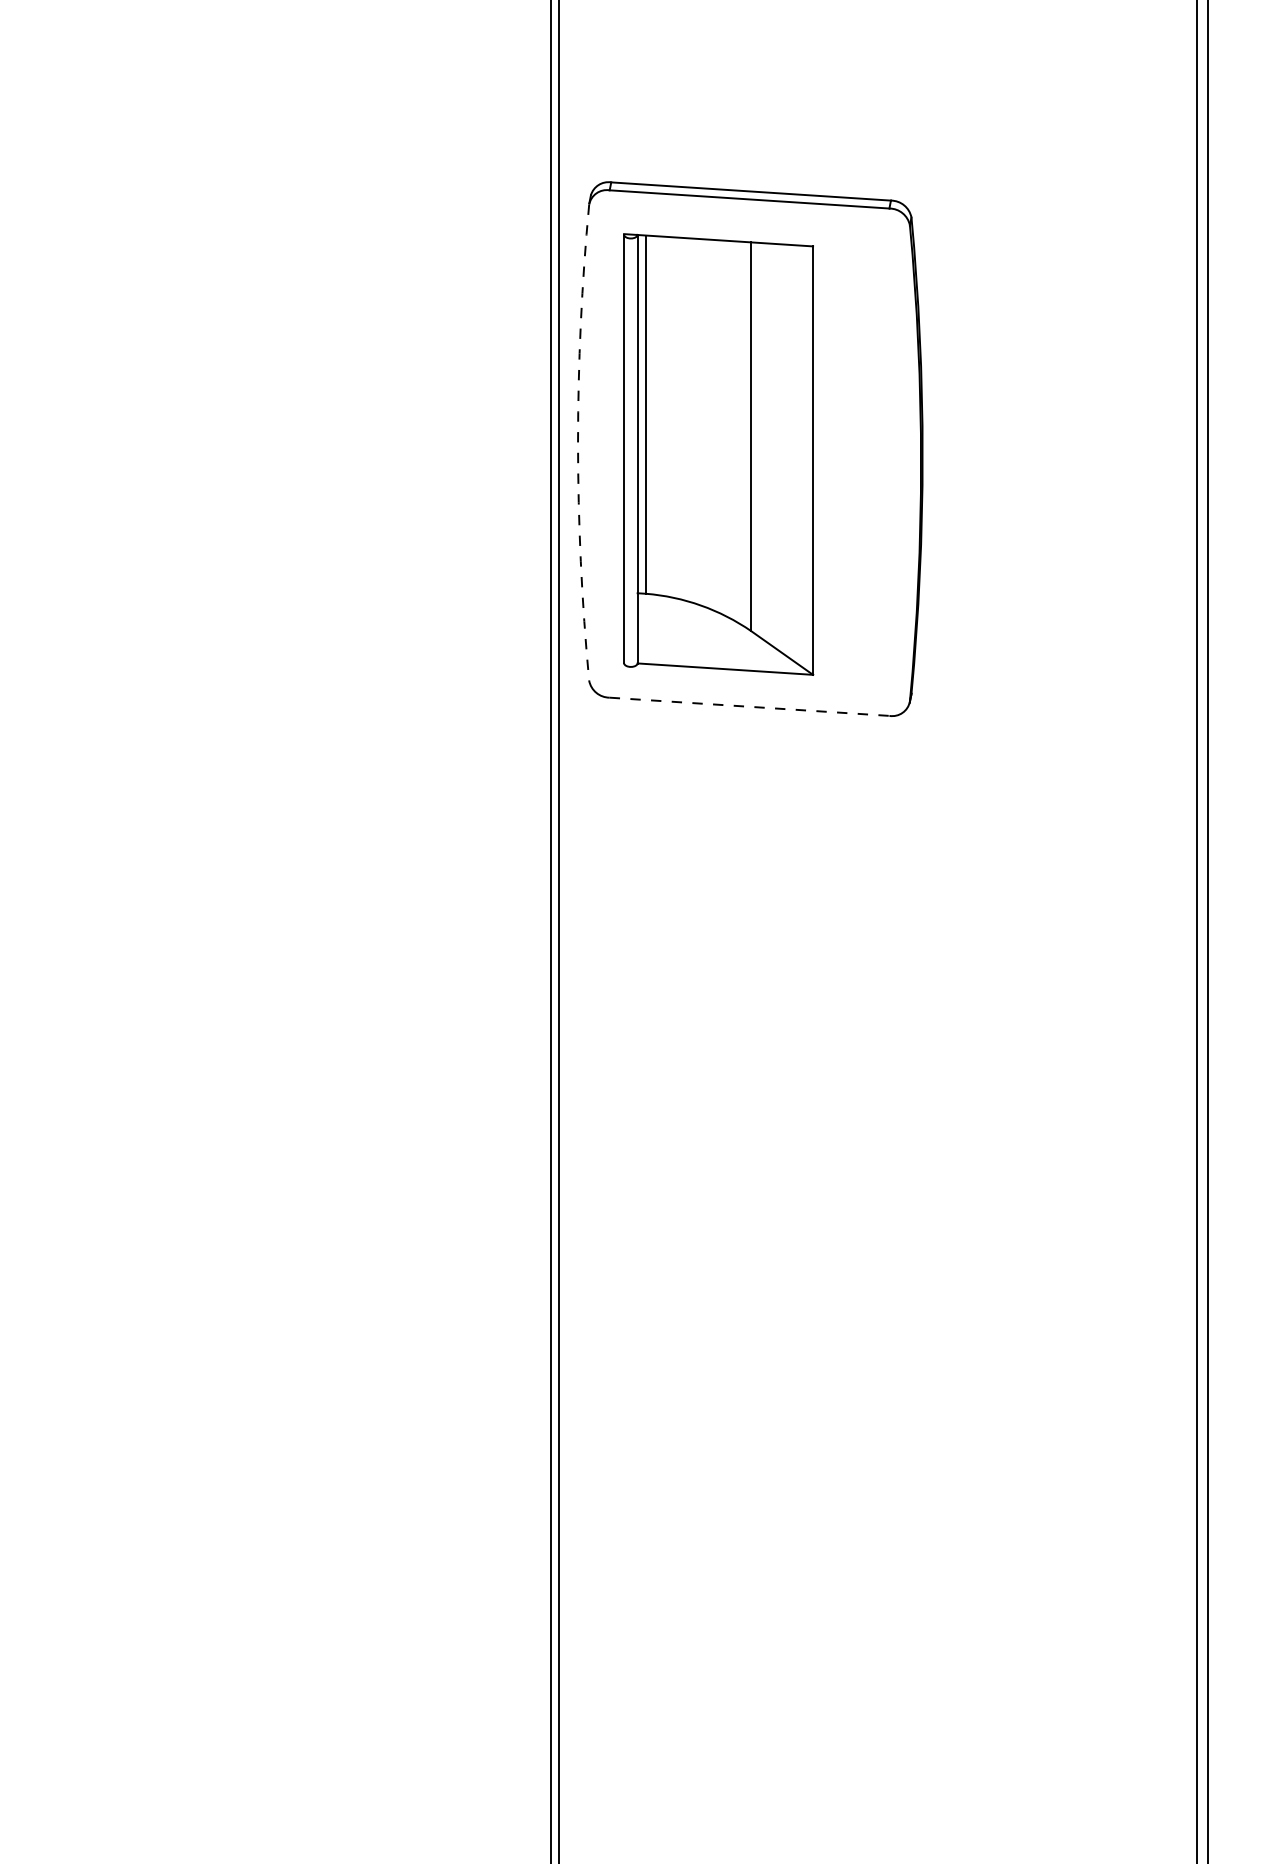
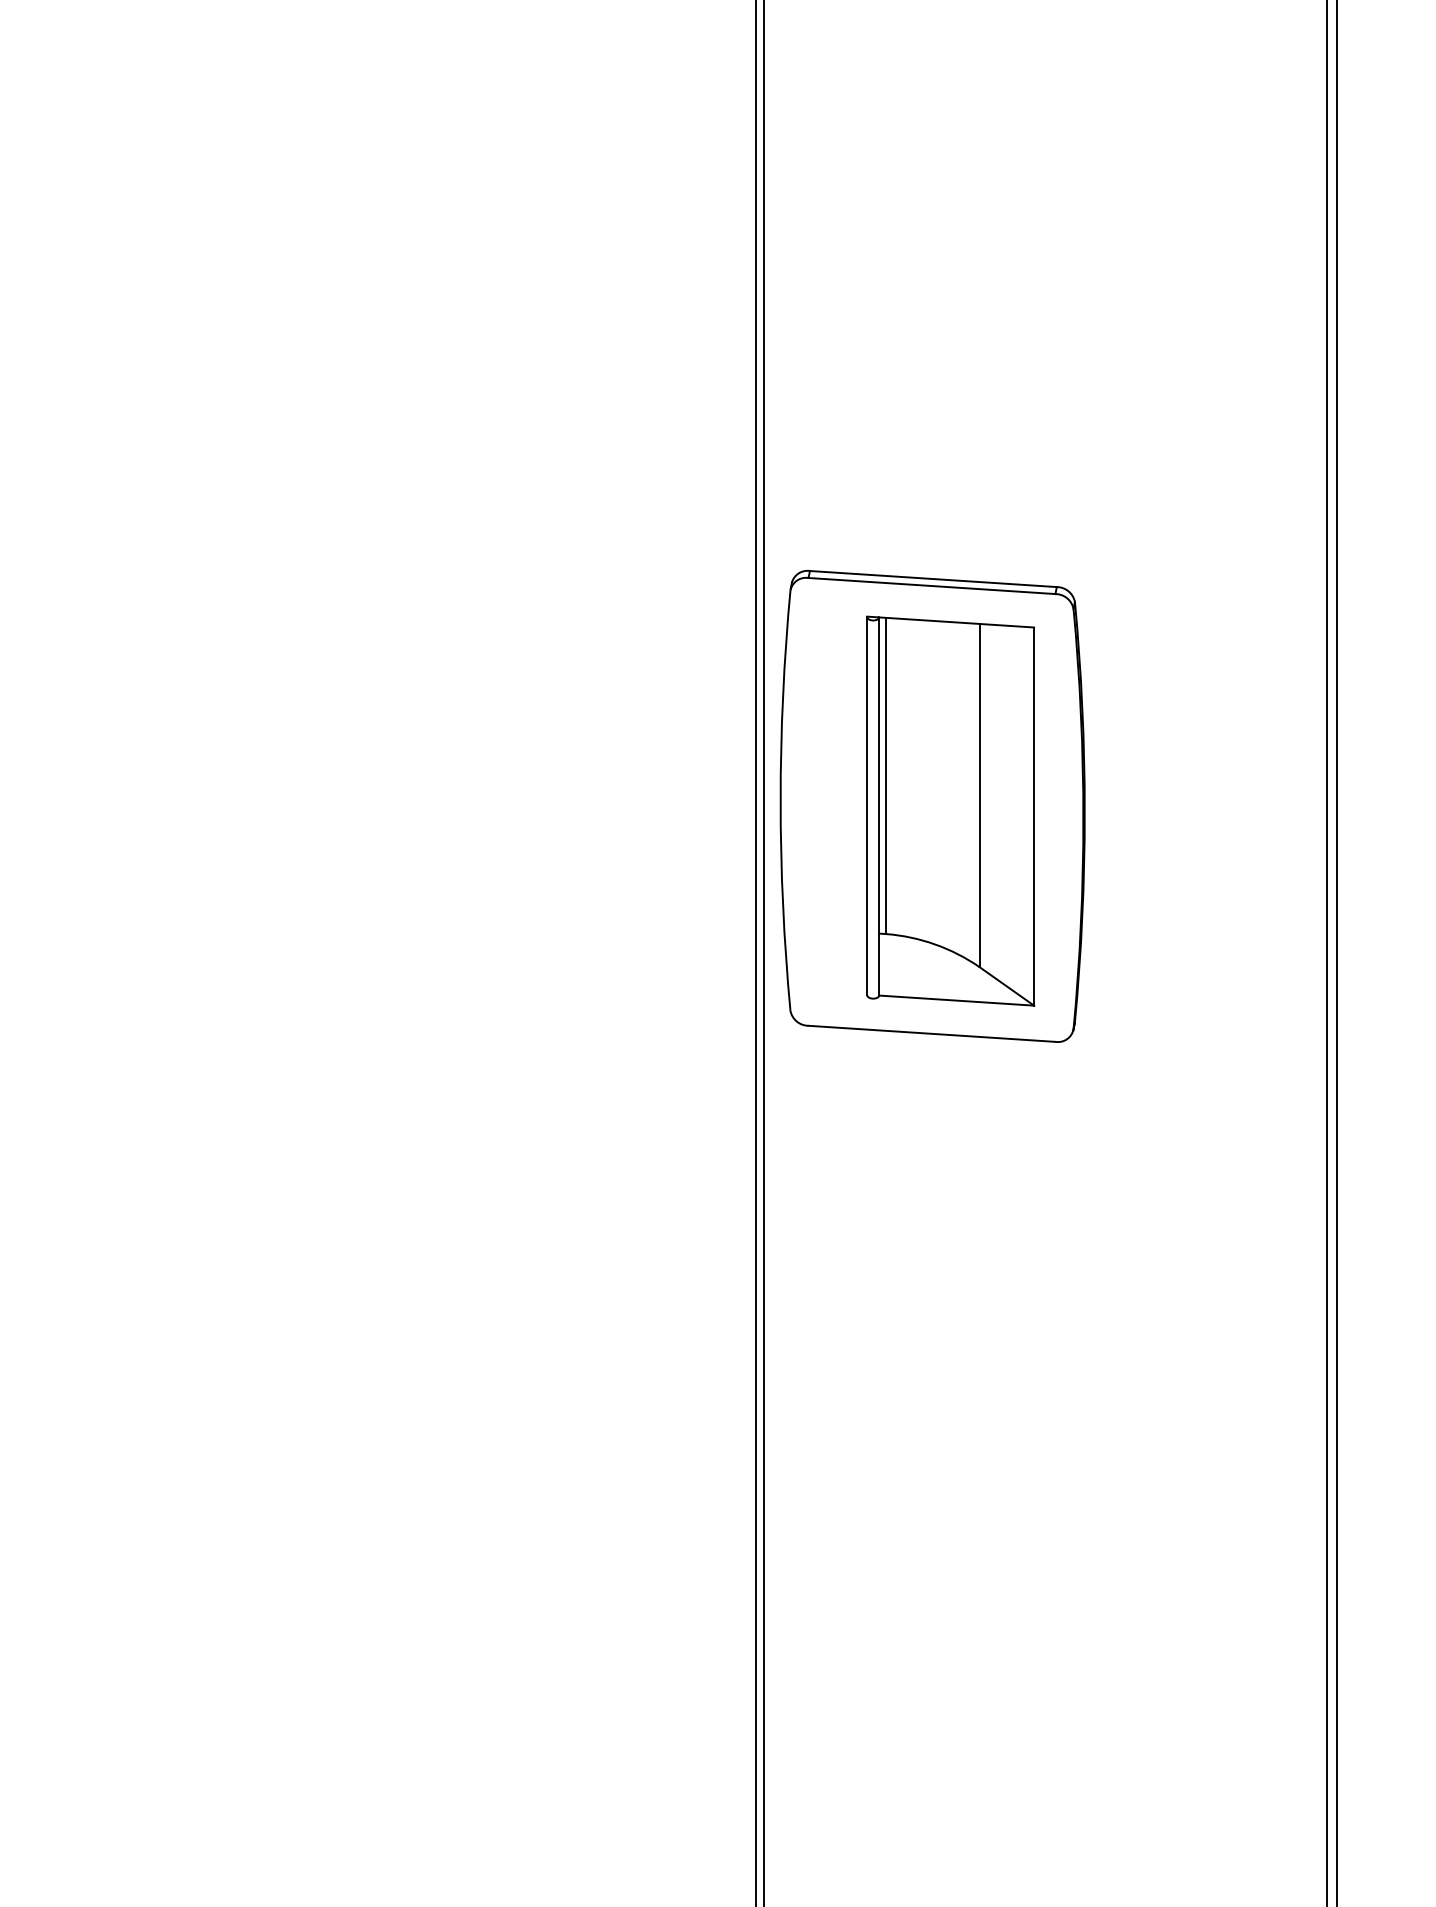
arc: (577, 442) -> (780, 800), dashed -> solid
part: (718, 453) -> (950, 810), moved
line: (750, 706) -> (932, 1033), dashed -> solid

